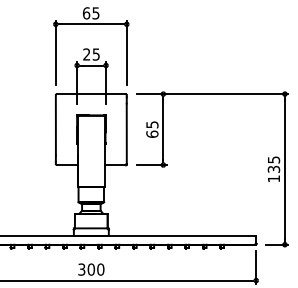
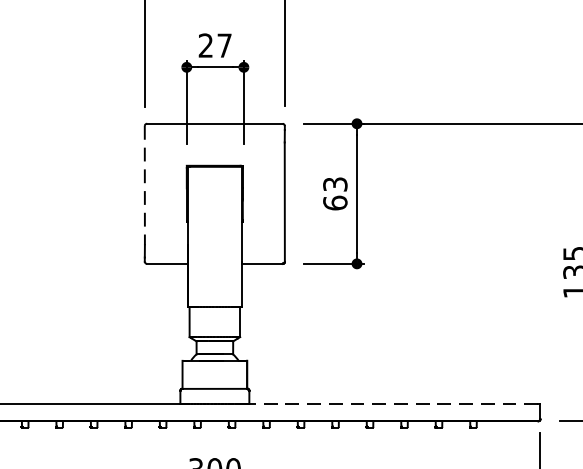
text: (95, 54) -> (223, 45), 25 -> 27
text: (151, 124) -> (333, 183), 65 -> 63
line: (55, 125) -> (144, 185), solid -> dashed
line: (181, 236) -> (392, 404), solid -> dashed

